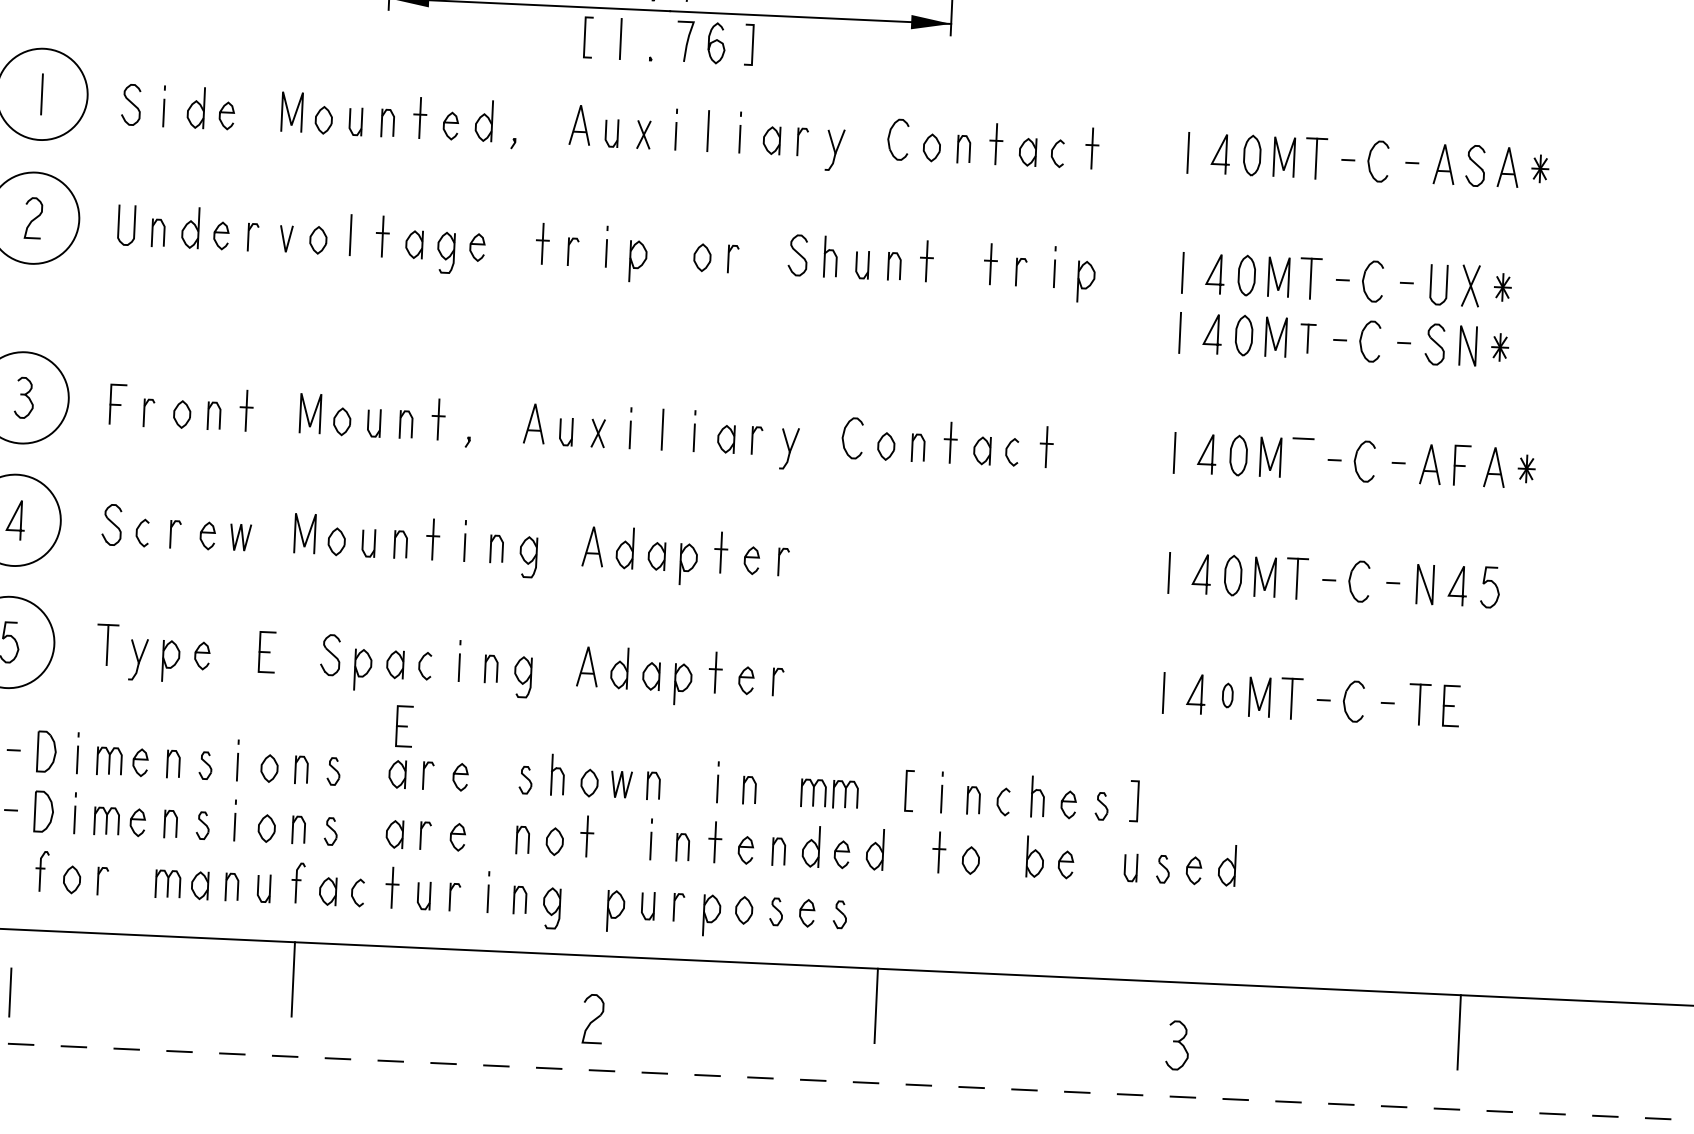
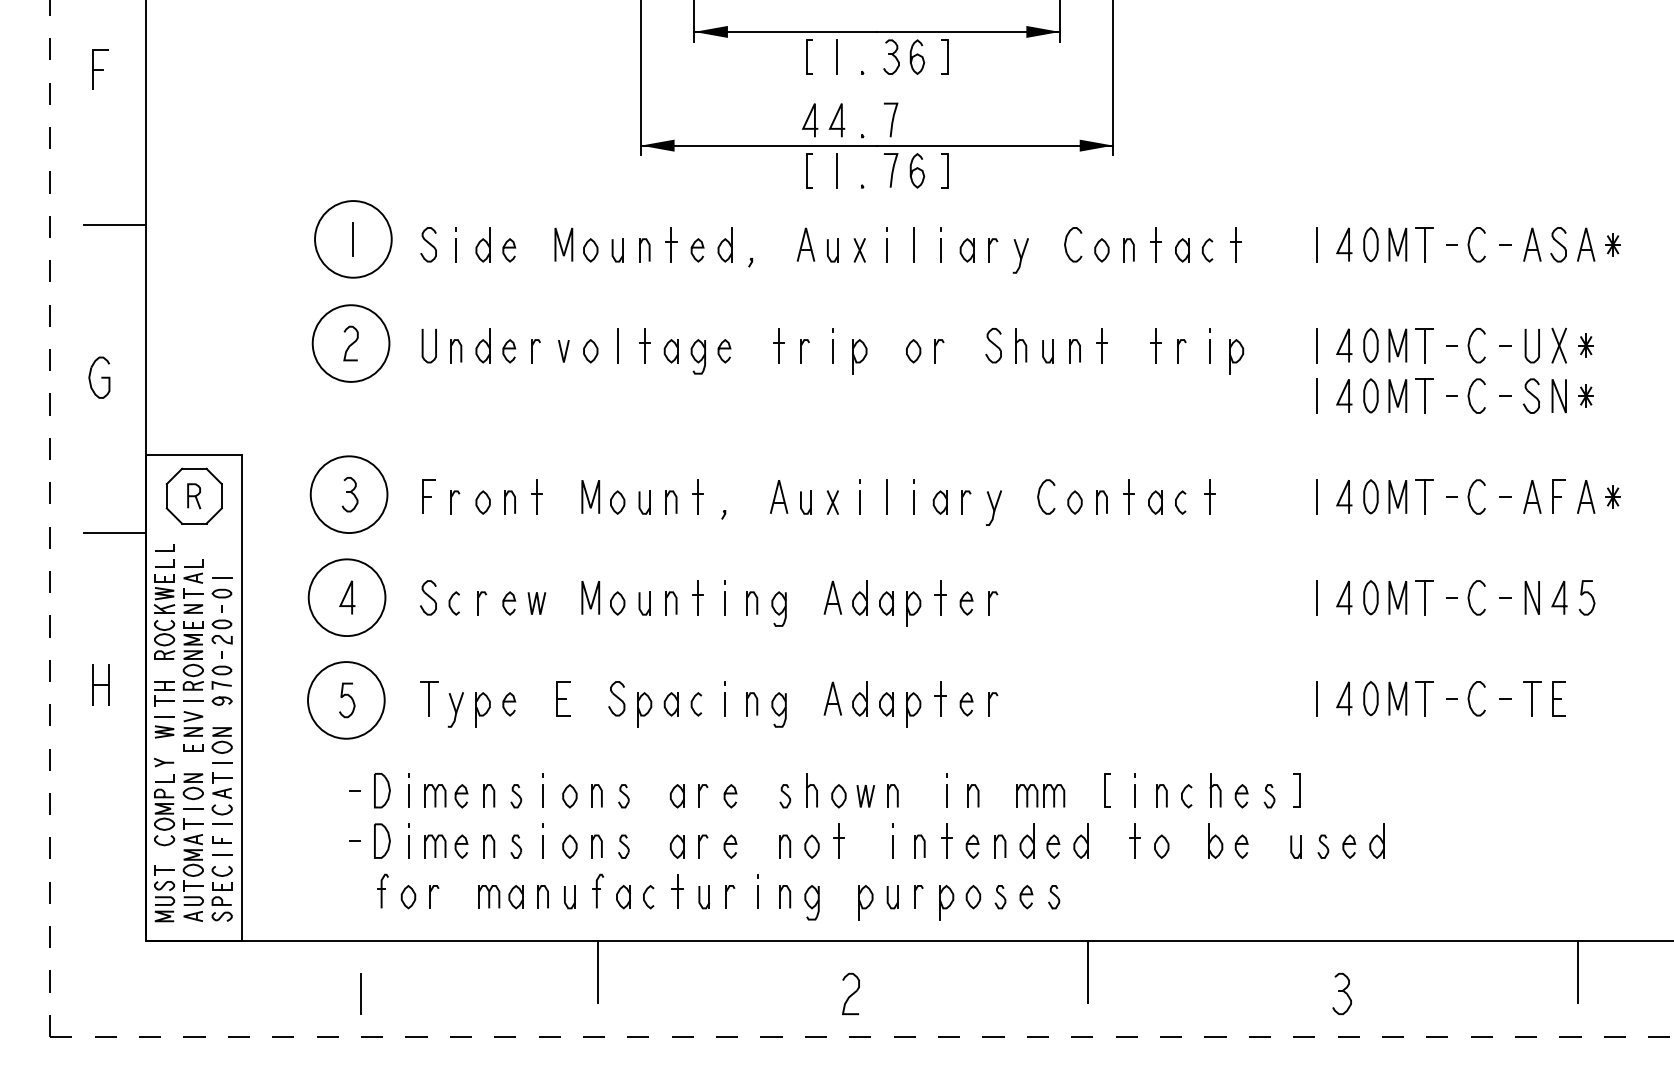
part: (1307, 337) -> (1424, 395), size x1.43
line: (1302, 458) -> (1424, 496), added
part: (1227, 695) -> (1370, 698), size x1.67
part: (404, 726) -> (681, 755), removed

